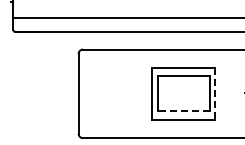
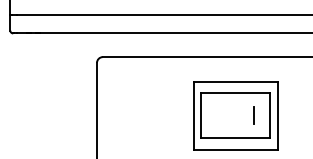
line: (197, 93) -> (253, 115), added
line: (215, 93) -> (277, 115), dashed -> solid
line: (183, 111) -> (235, 138), dashed -> solid

